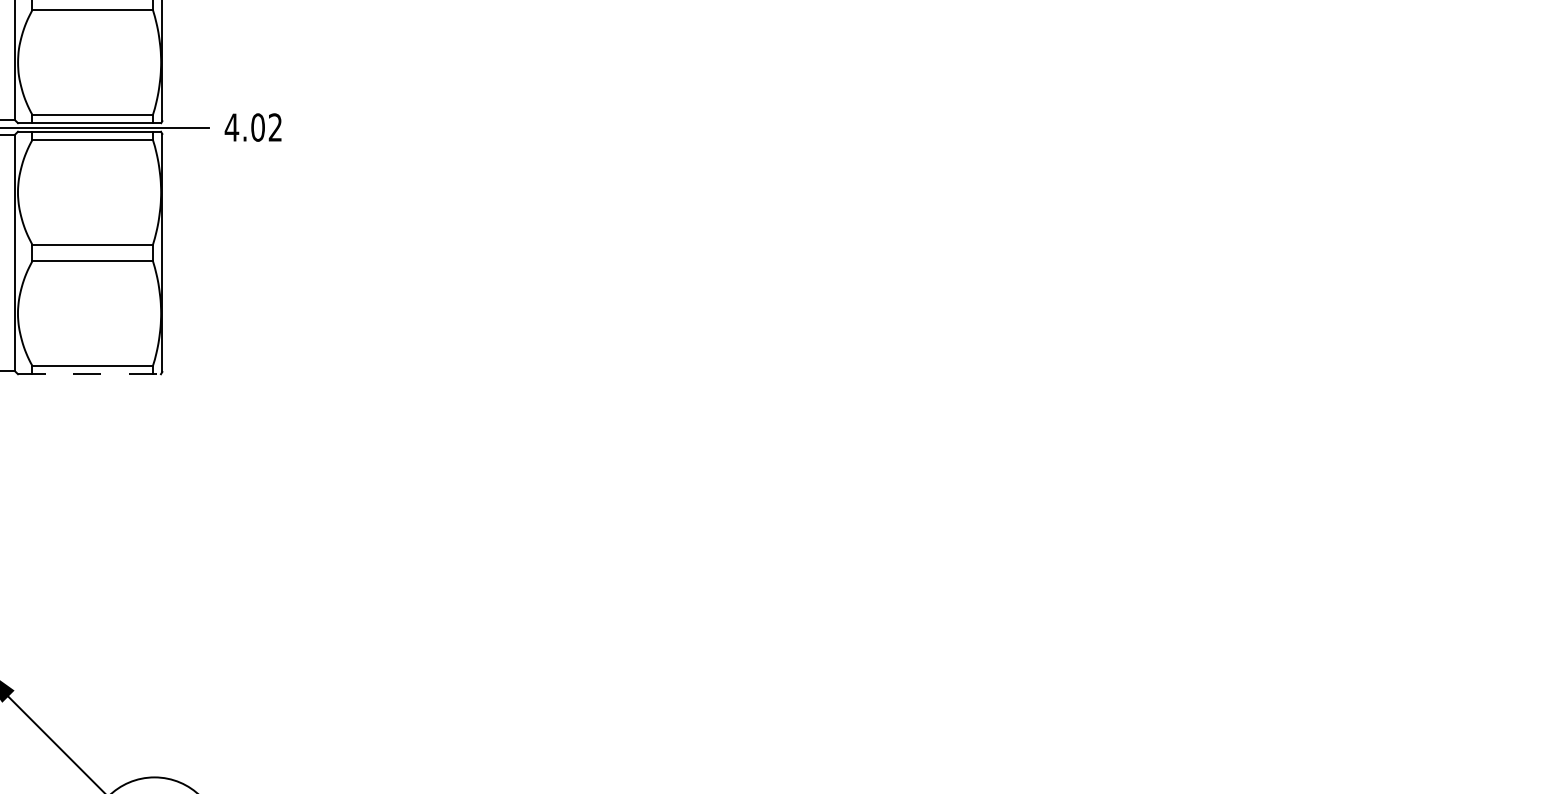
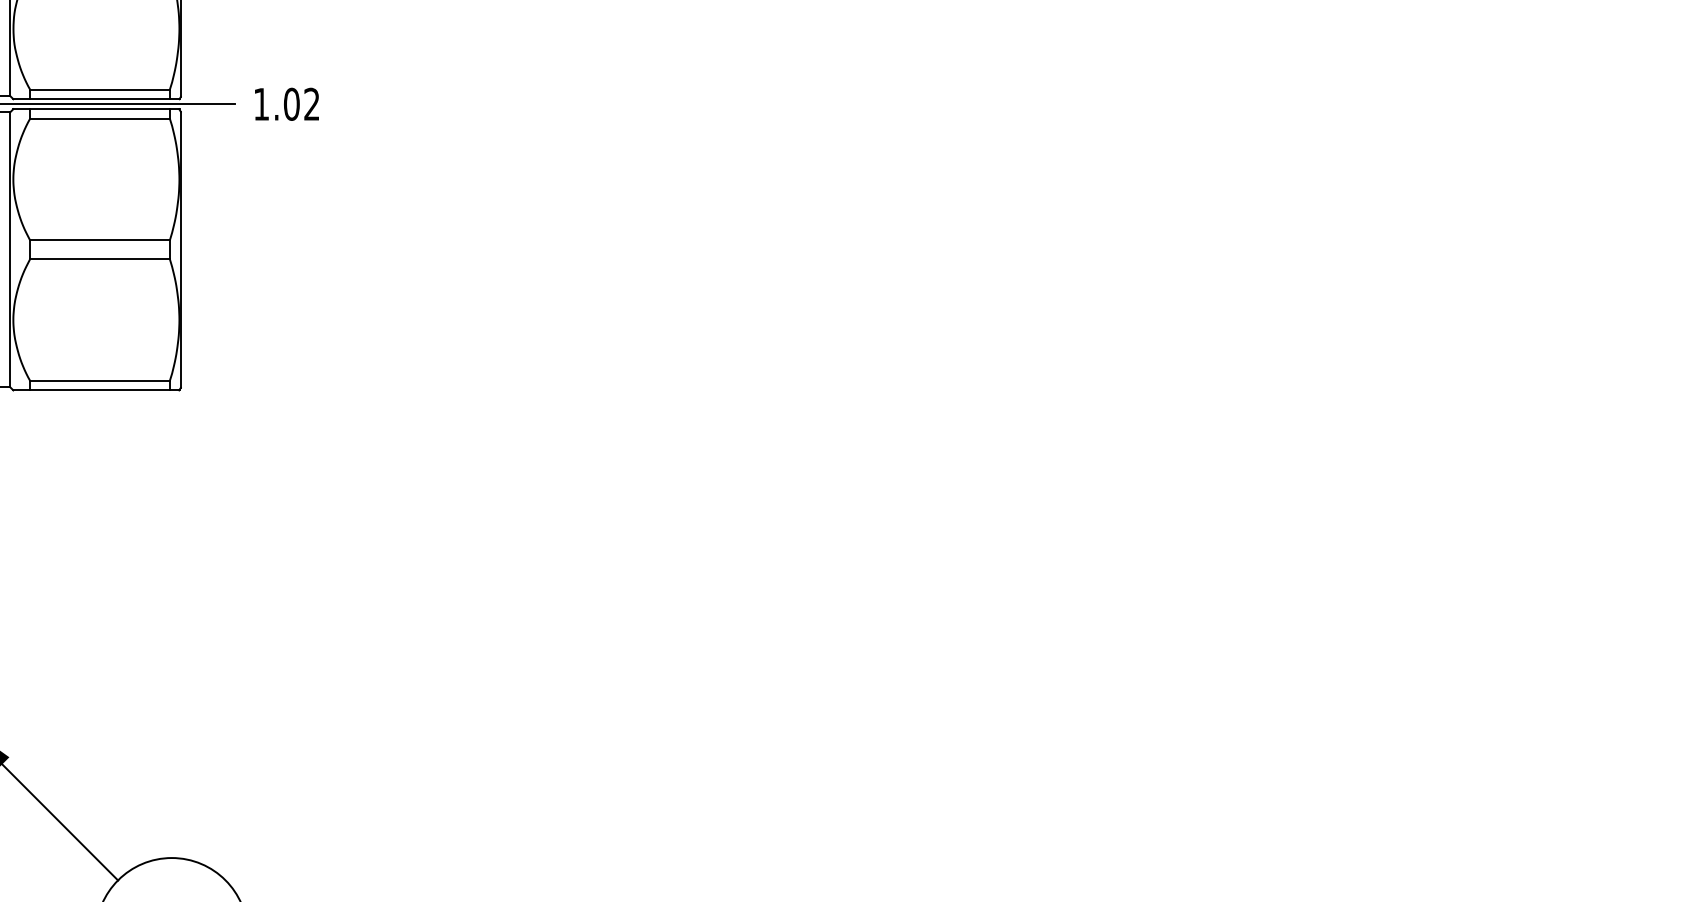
text: (231, 127) -> (261, 104), 4.02 -> 1.02
line: (89, 374) -> (96, 390), dashed -> solid

